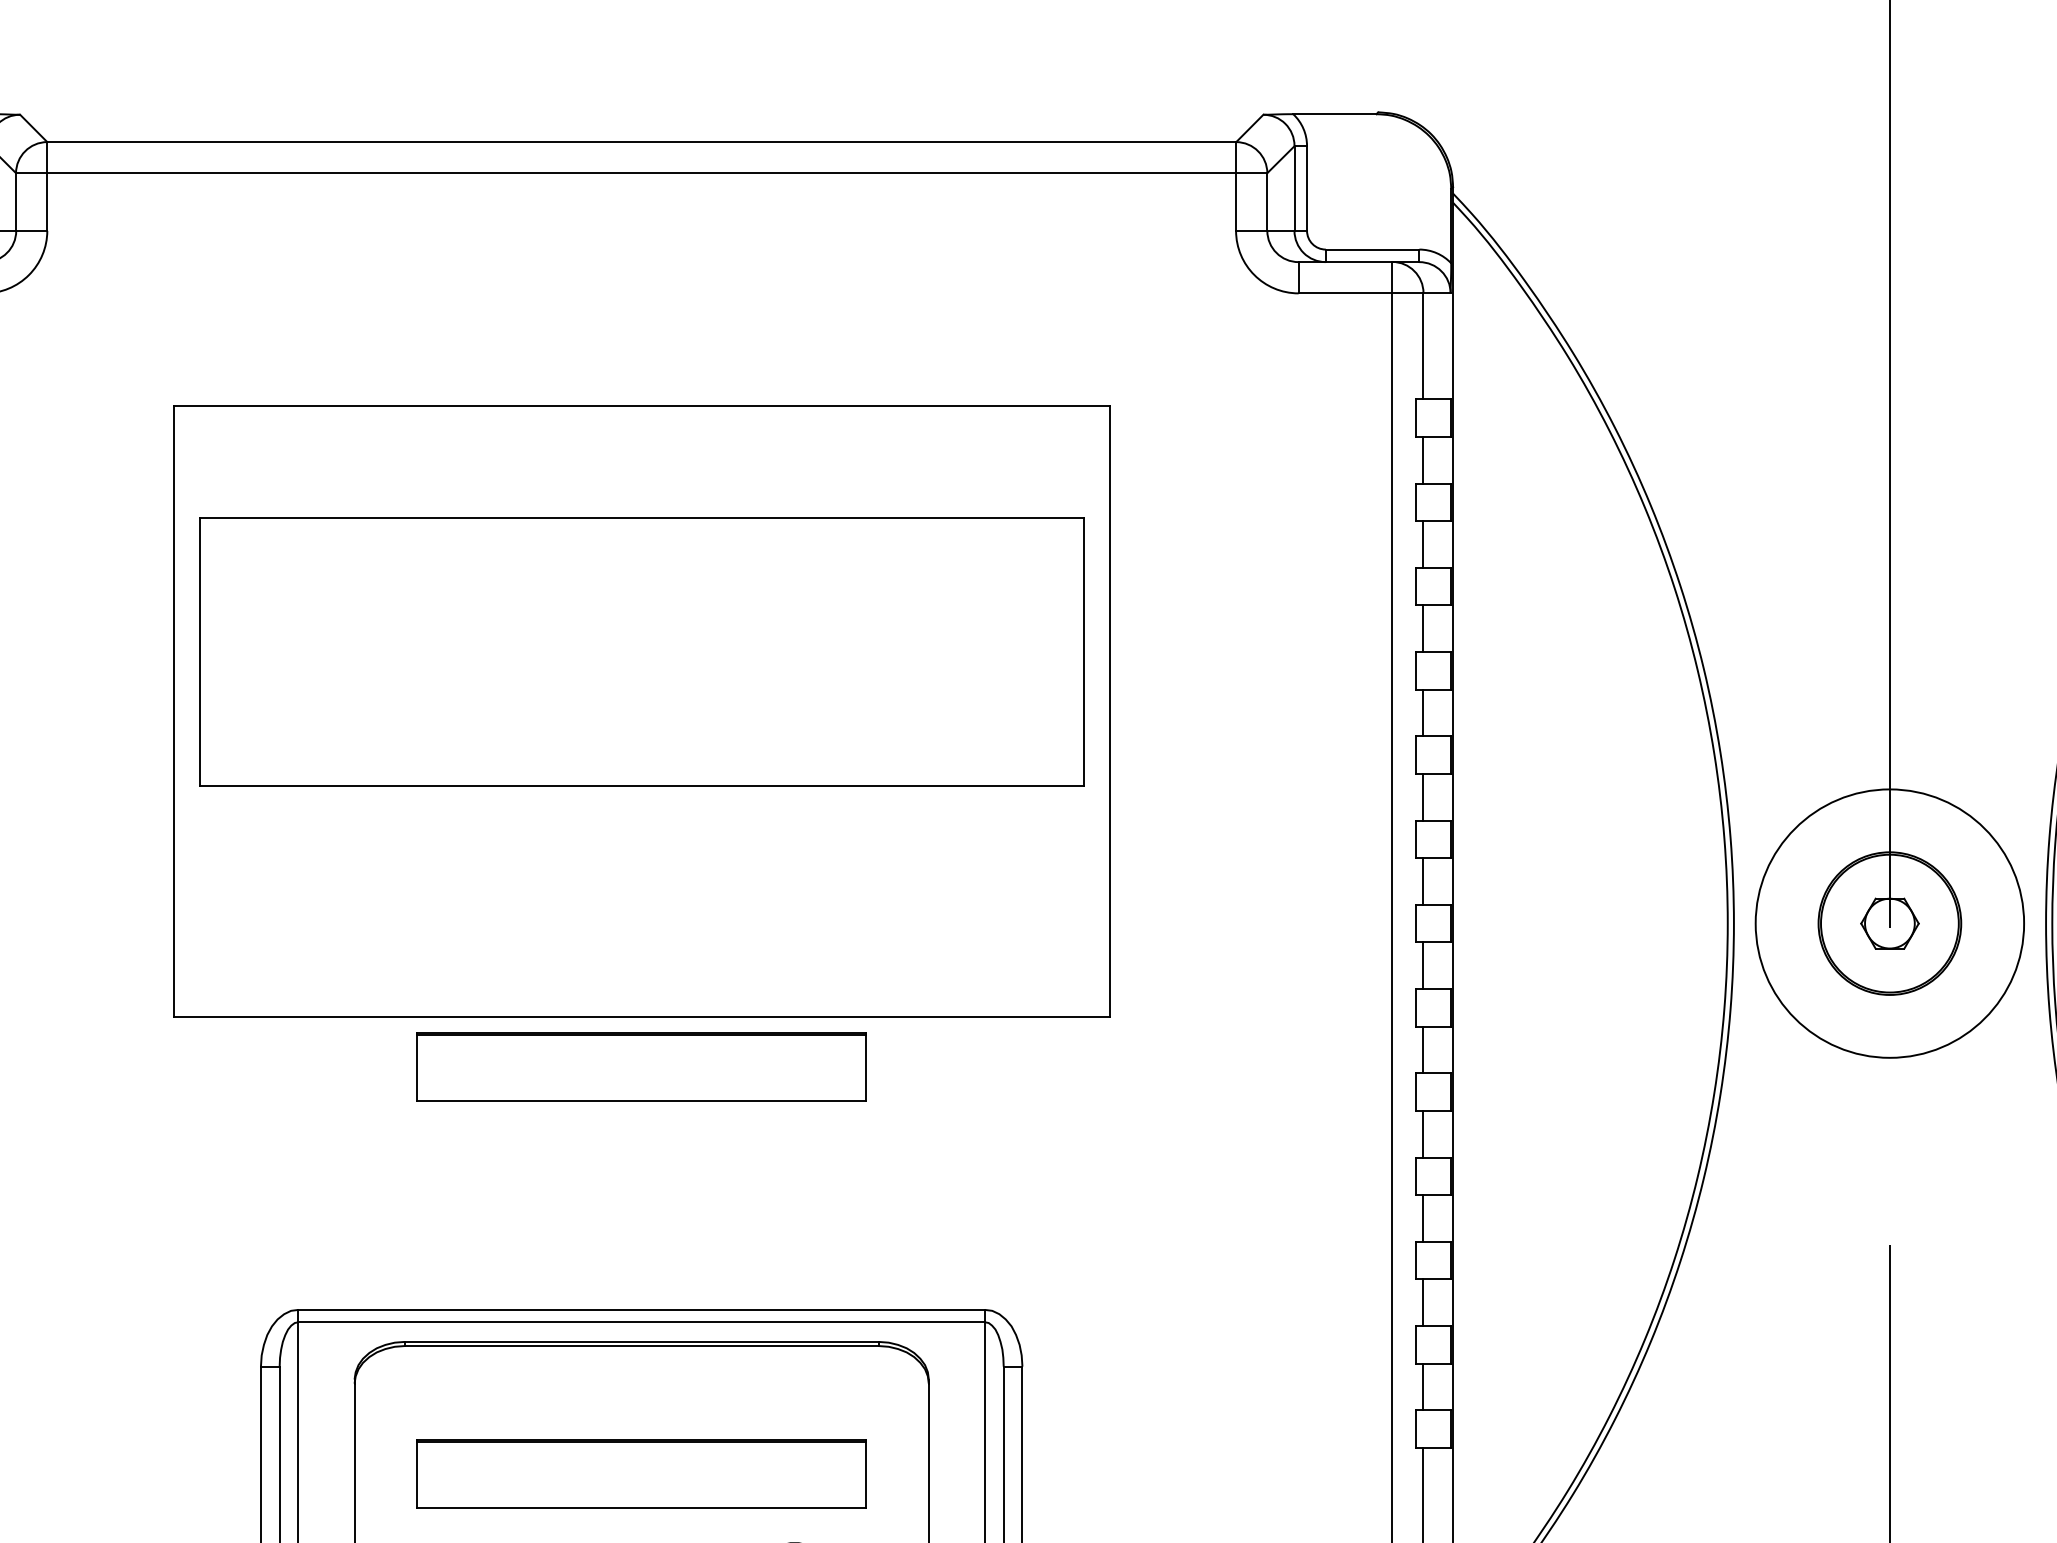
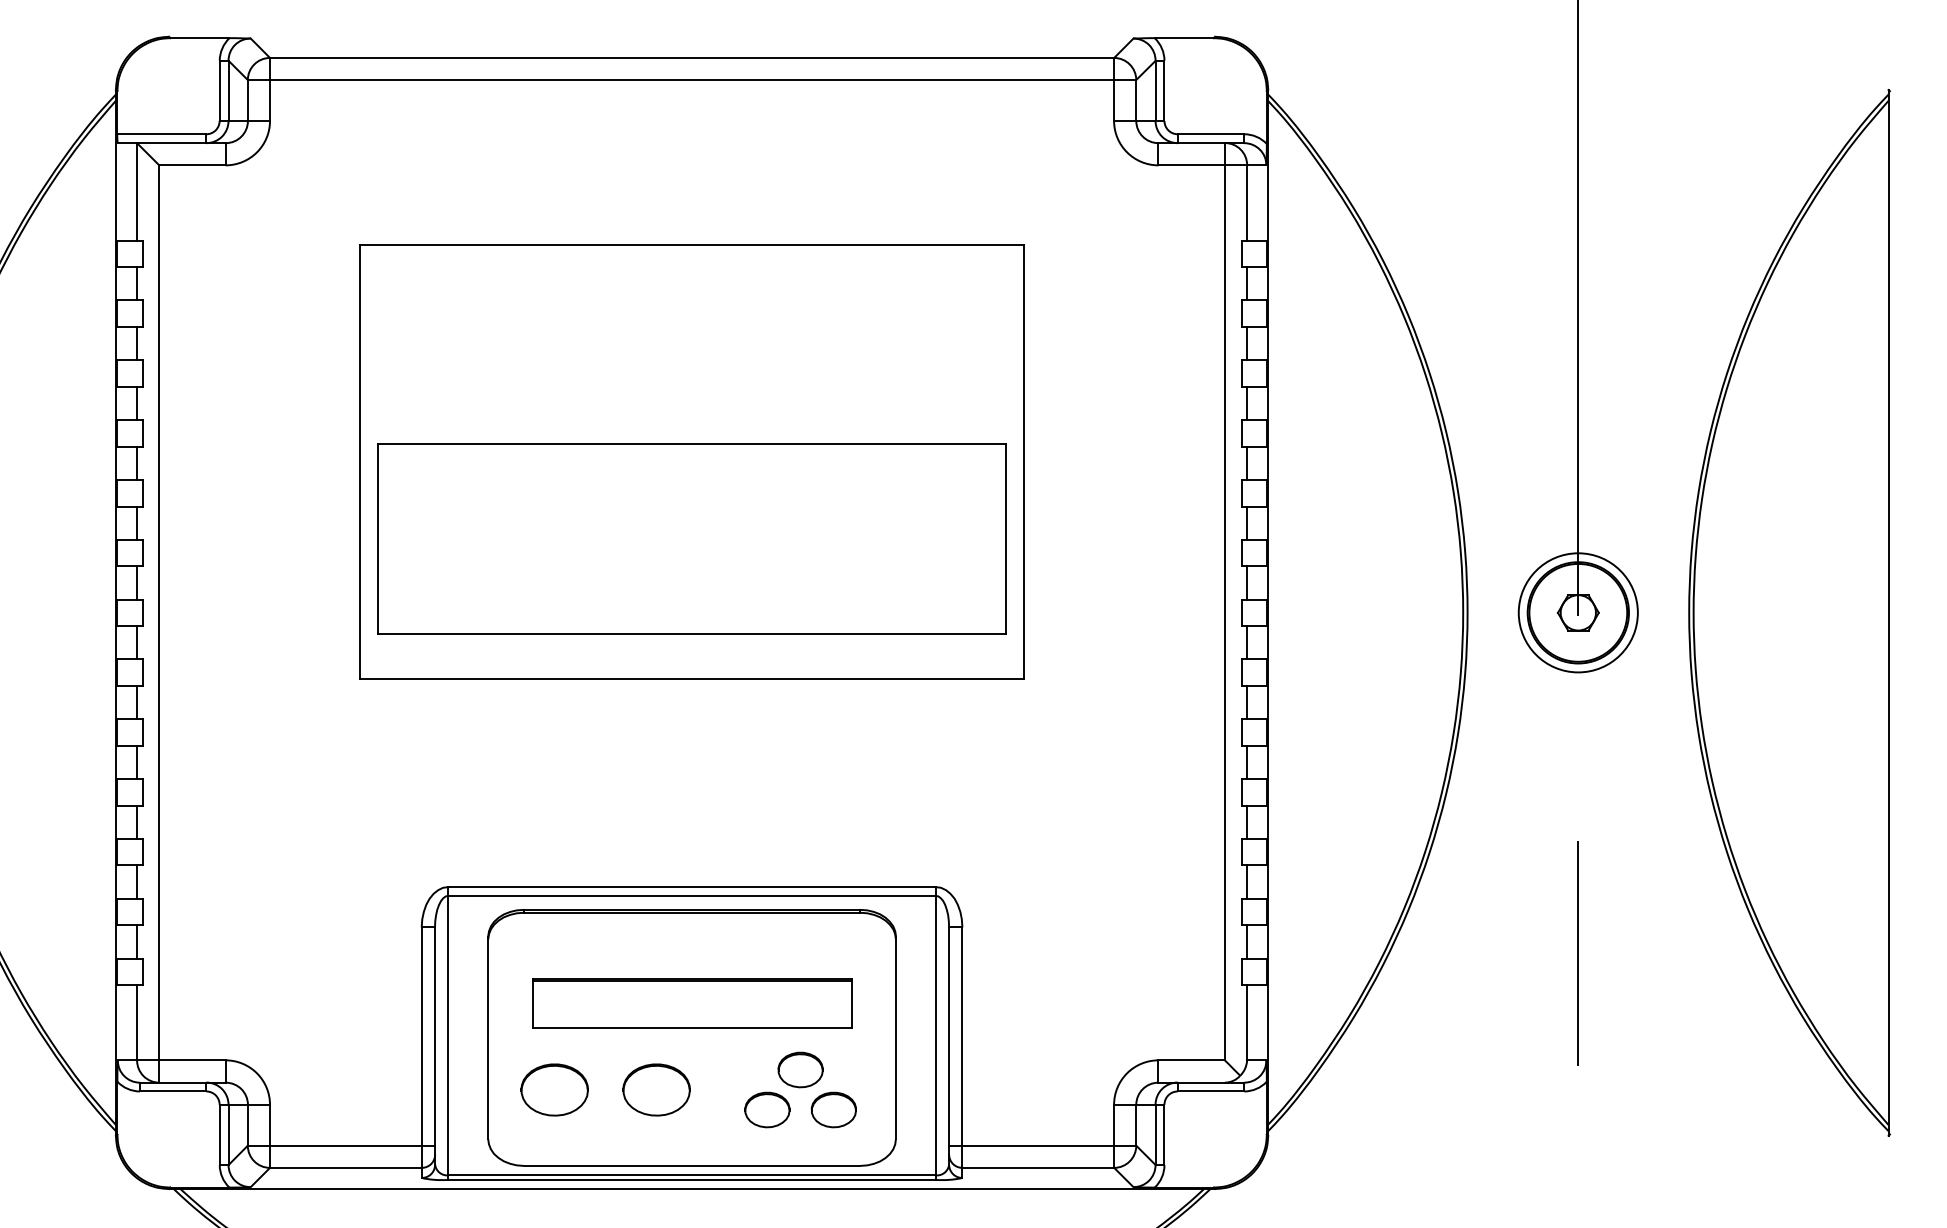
part: (640, 651) -> (691, 538), moved
circle: (1888, 923) -> (1577, 612), size x0.62
part: (642, 1066) -> (692, 714), removed

